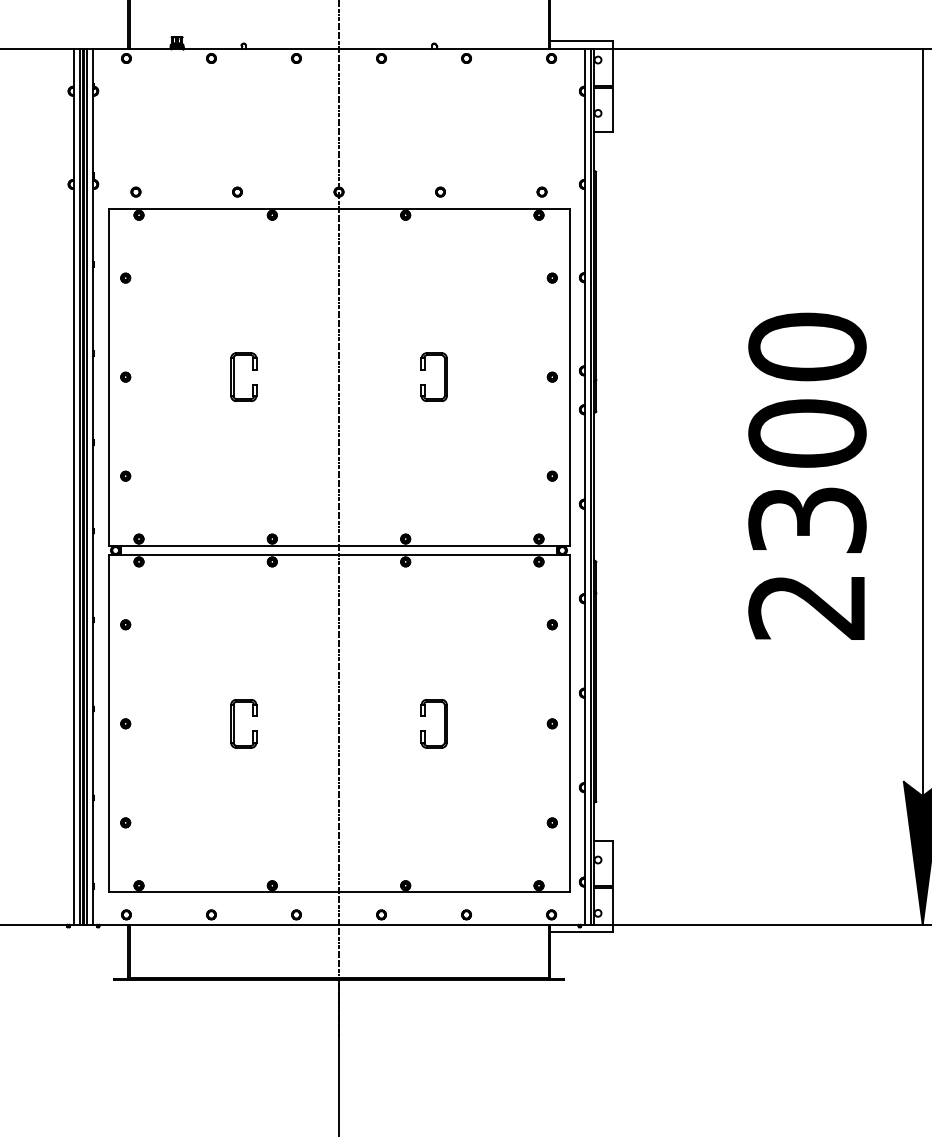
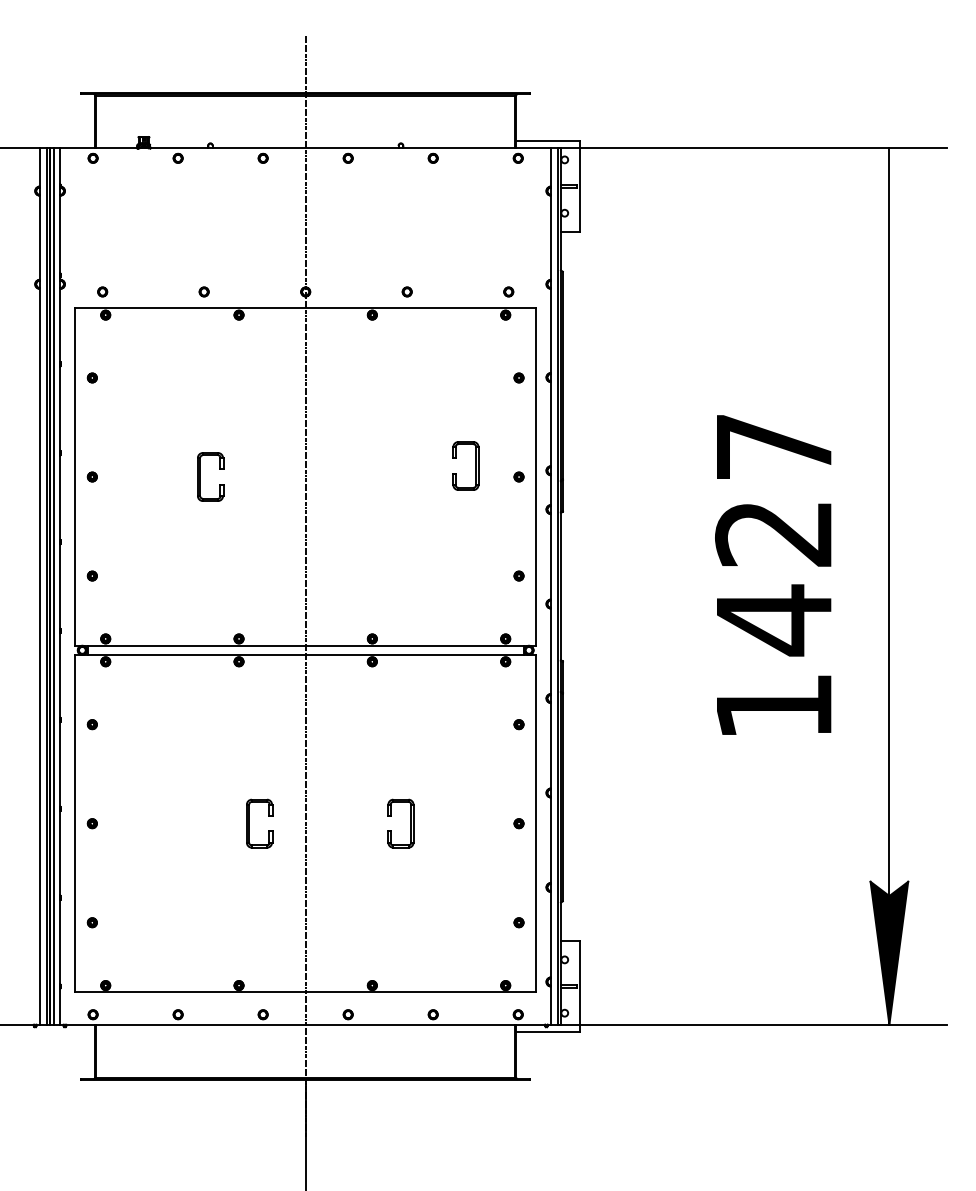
part: (443, 376) -> (475, 465), moved
text: (807, 475) -> (774, 575), 2300 -> 1427
part: (233, 723) -> (249, 823), moved

